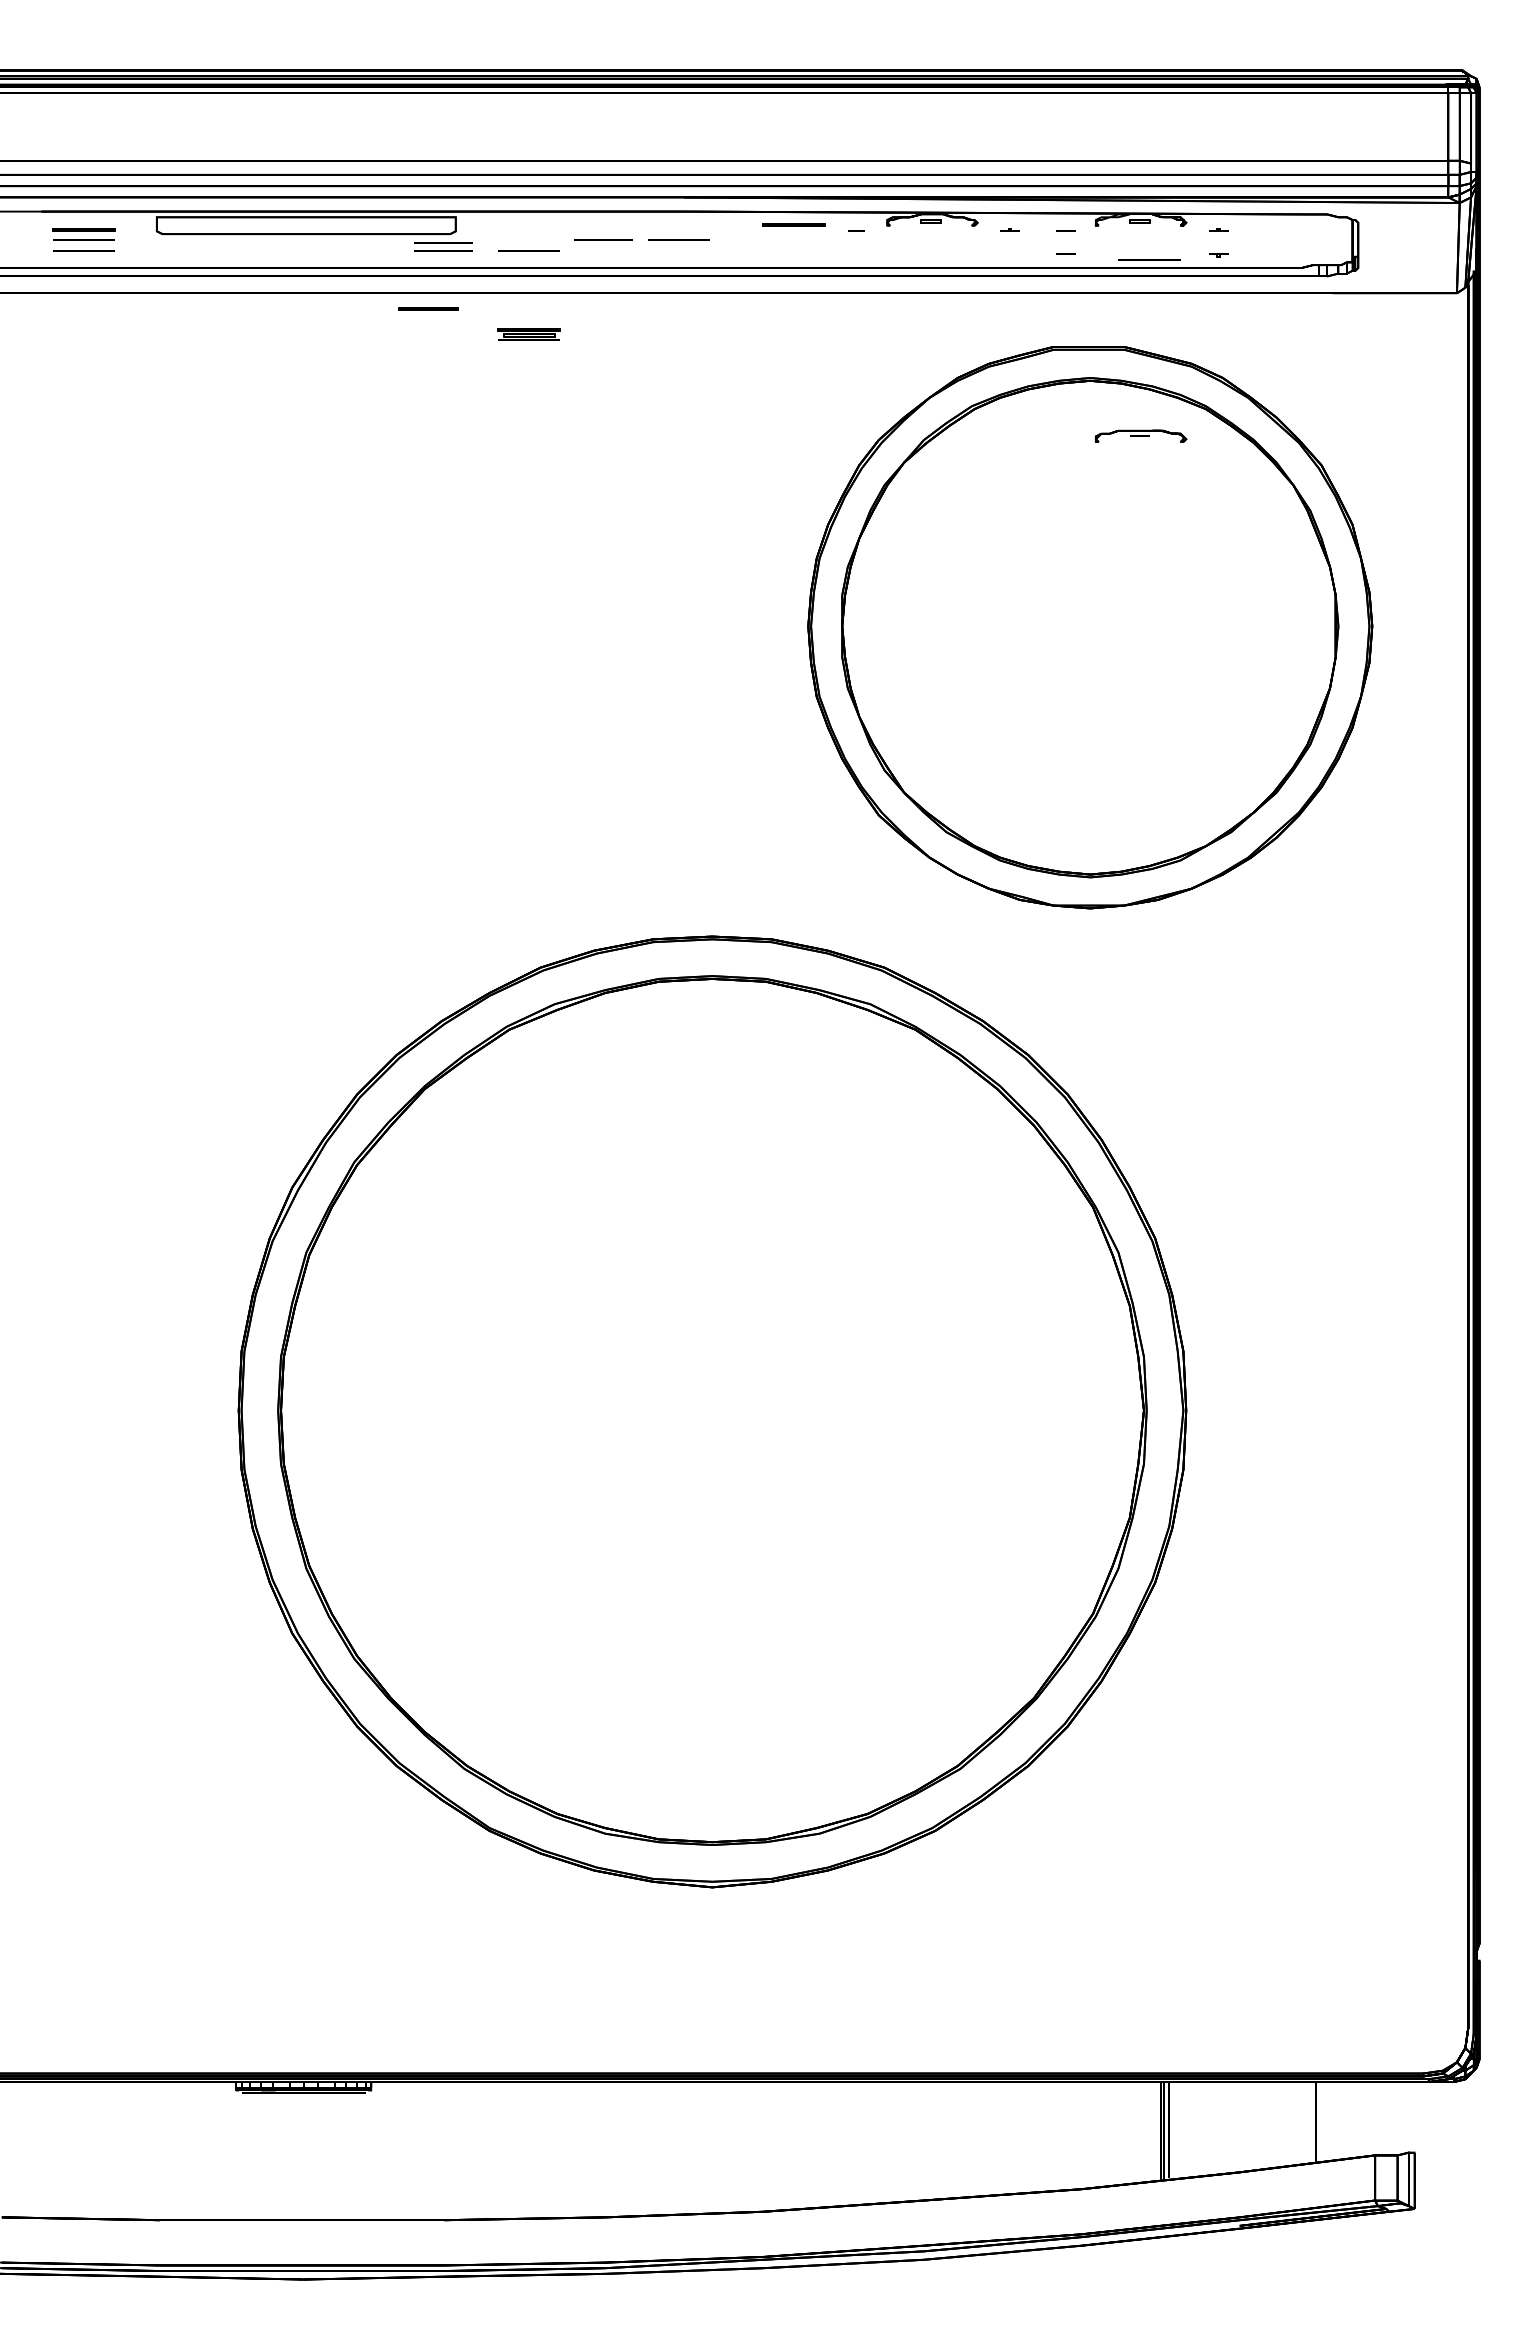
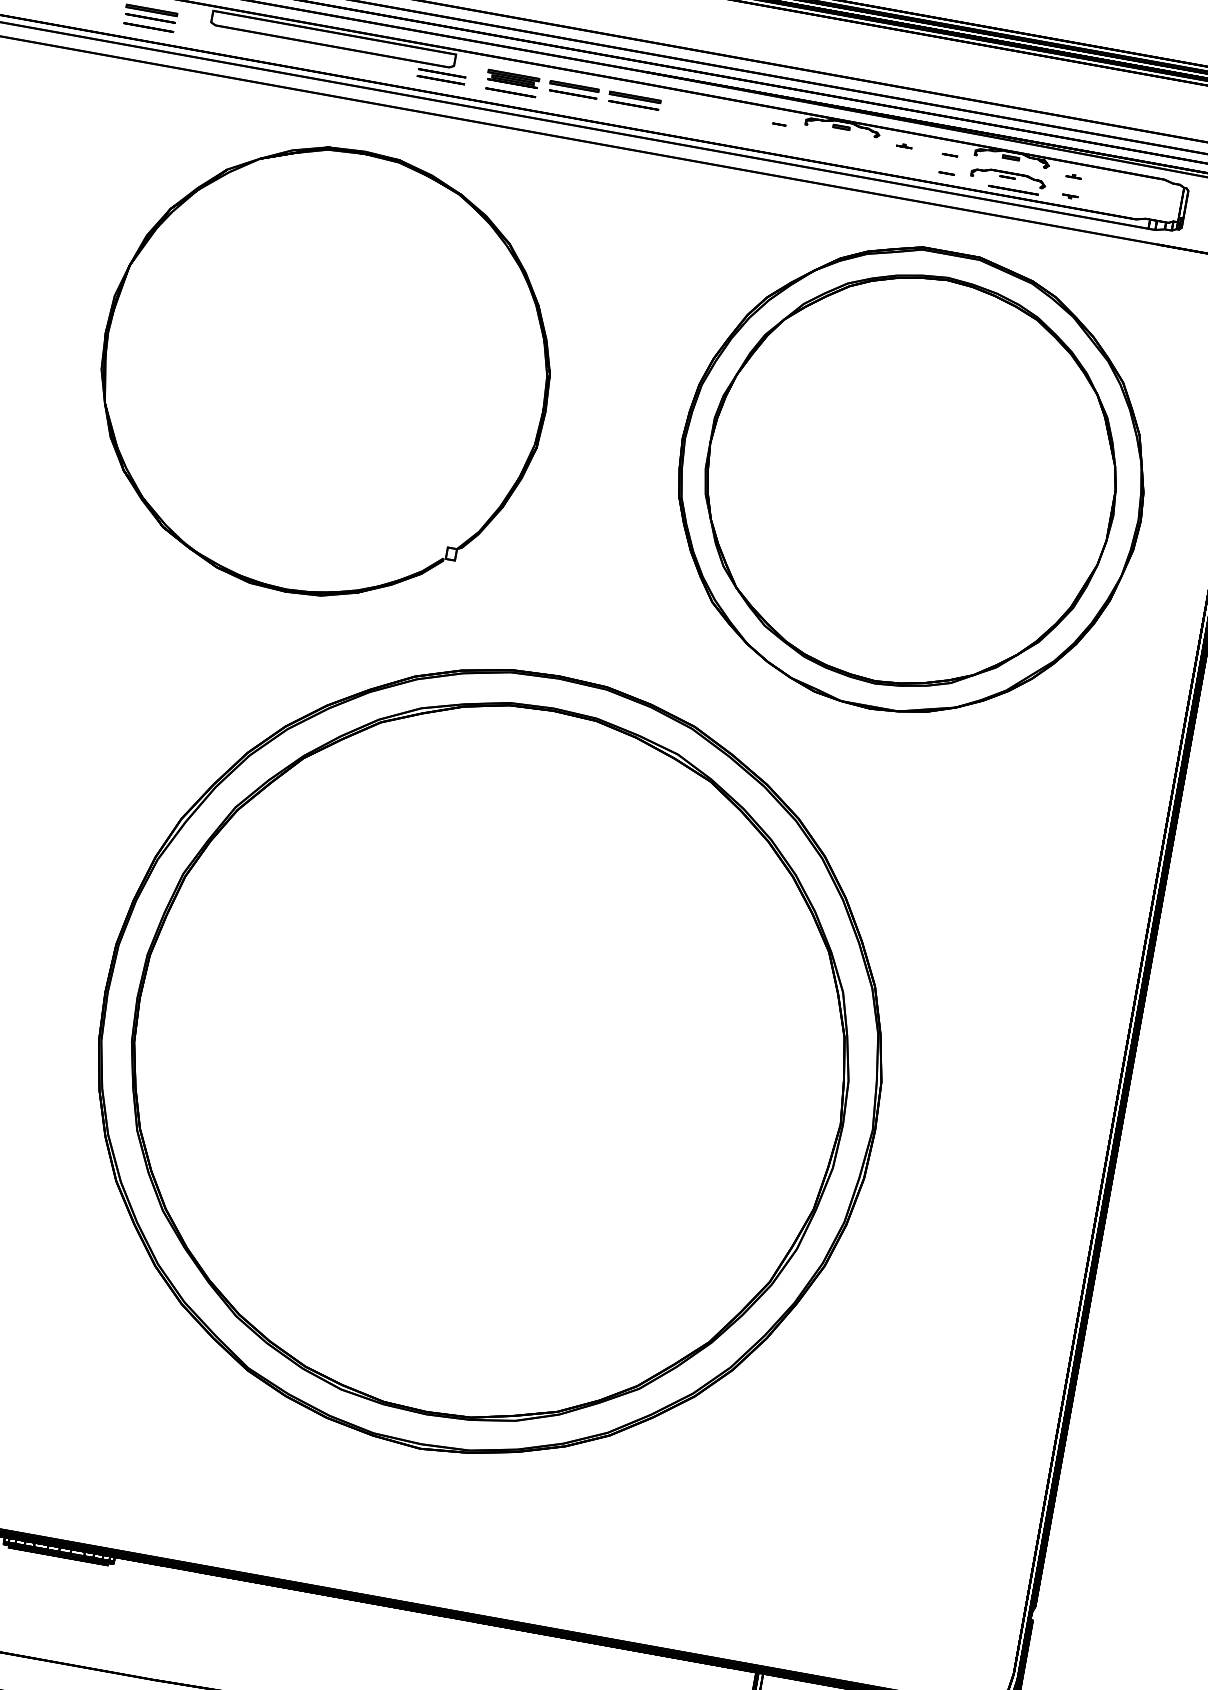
line: (793, 224) -> (635, 97), moved
line: (428, 308) -> (574, 86), moved
part: (528, 334) -> (512, 79), moved
part: (1140, 435) -> (1008, 176), moved
part: (551, 806) -> (447, 547), added

